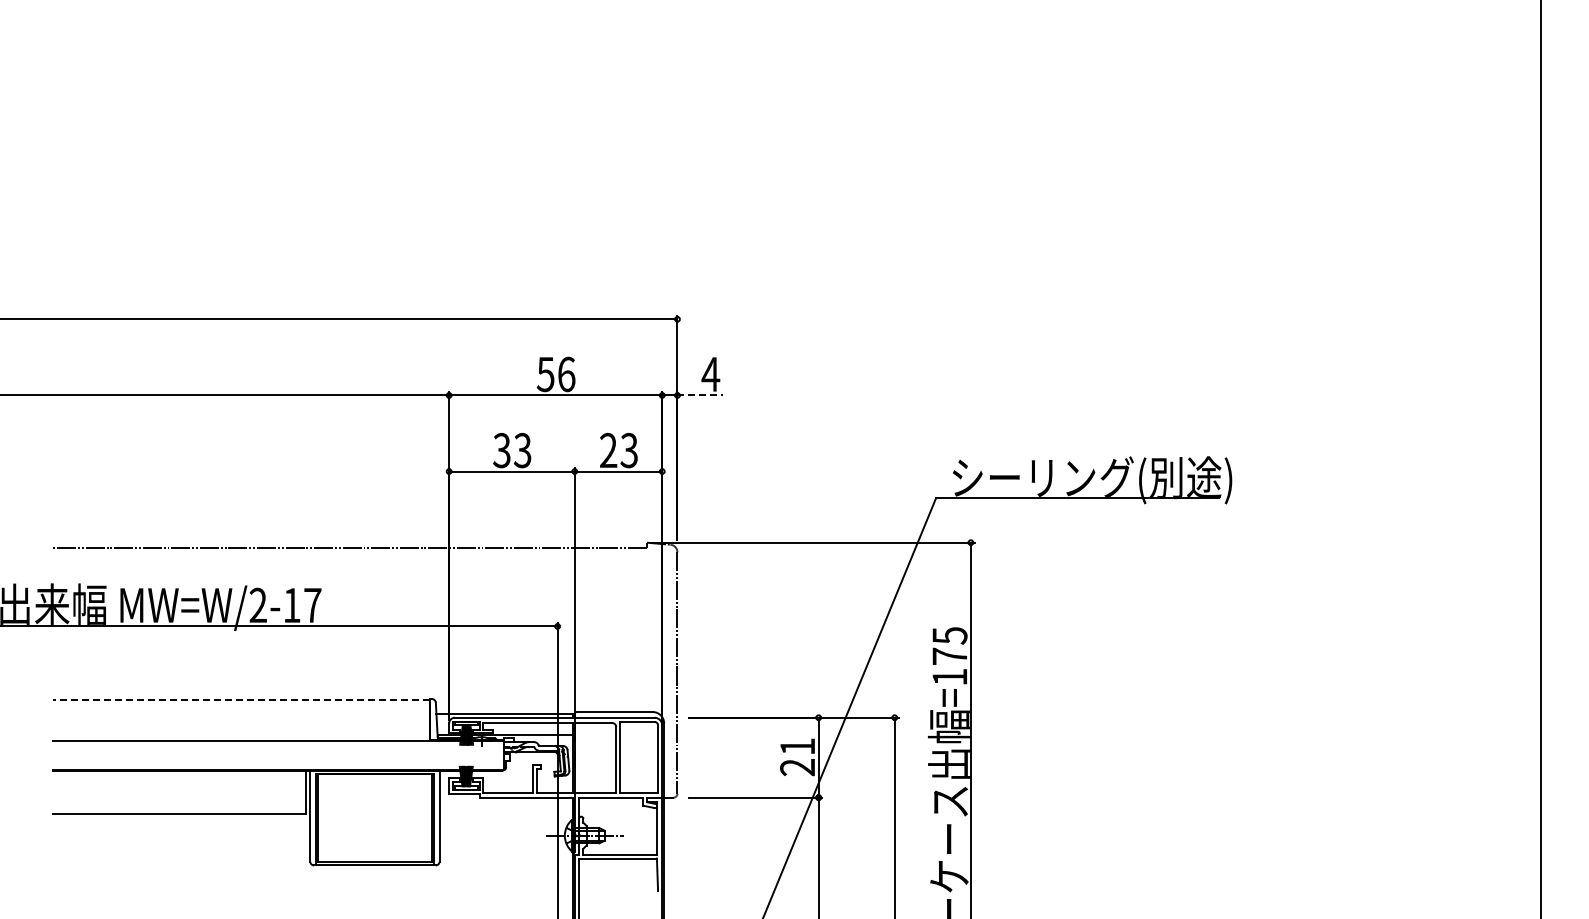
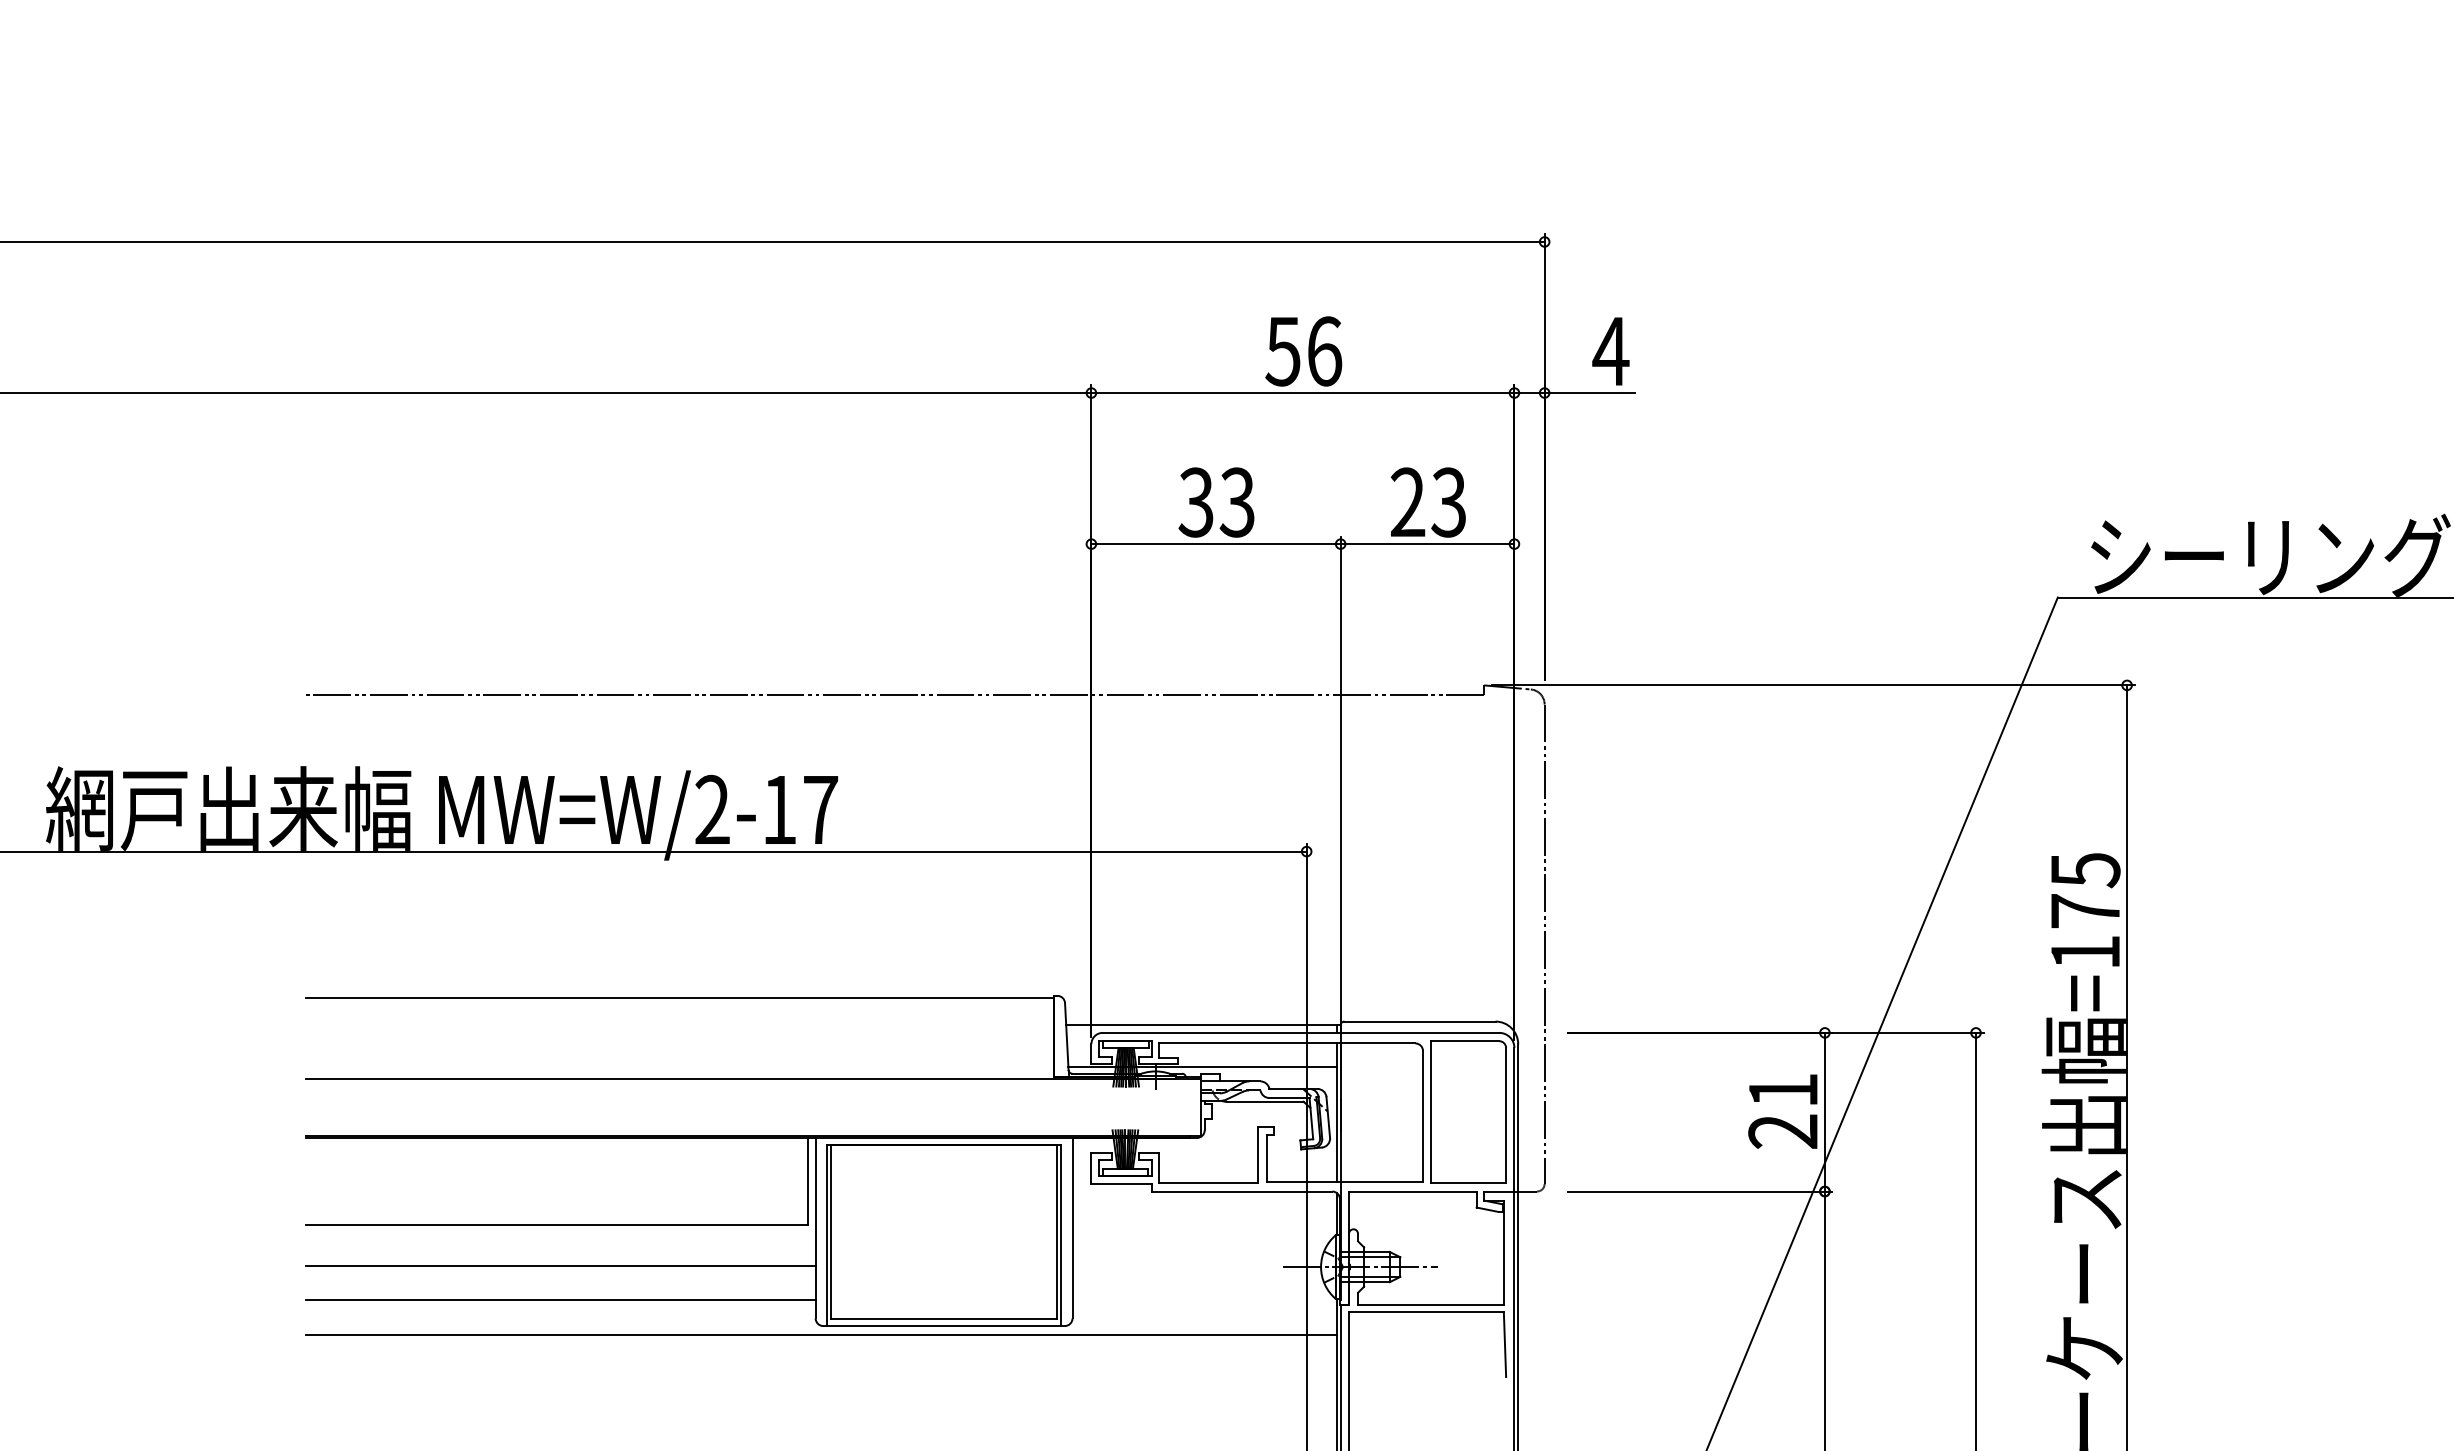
line: (700, 395) -> (1590, 393), dashed -> solid
line: (241, 700) -> (679, 998), dashed -> solid
line: (181, 835) -> (560, 1266), added
line: (181, 852) -> (560, 1300), added
line: (312, 869) -> (820, 1334), added

